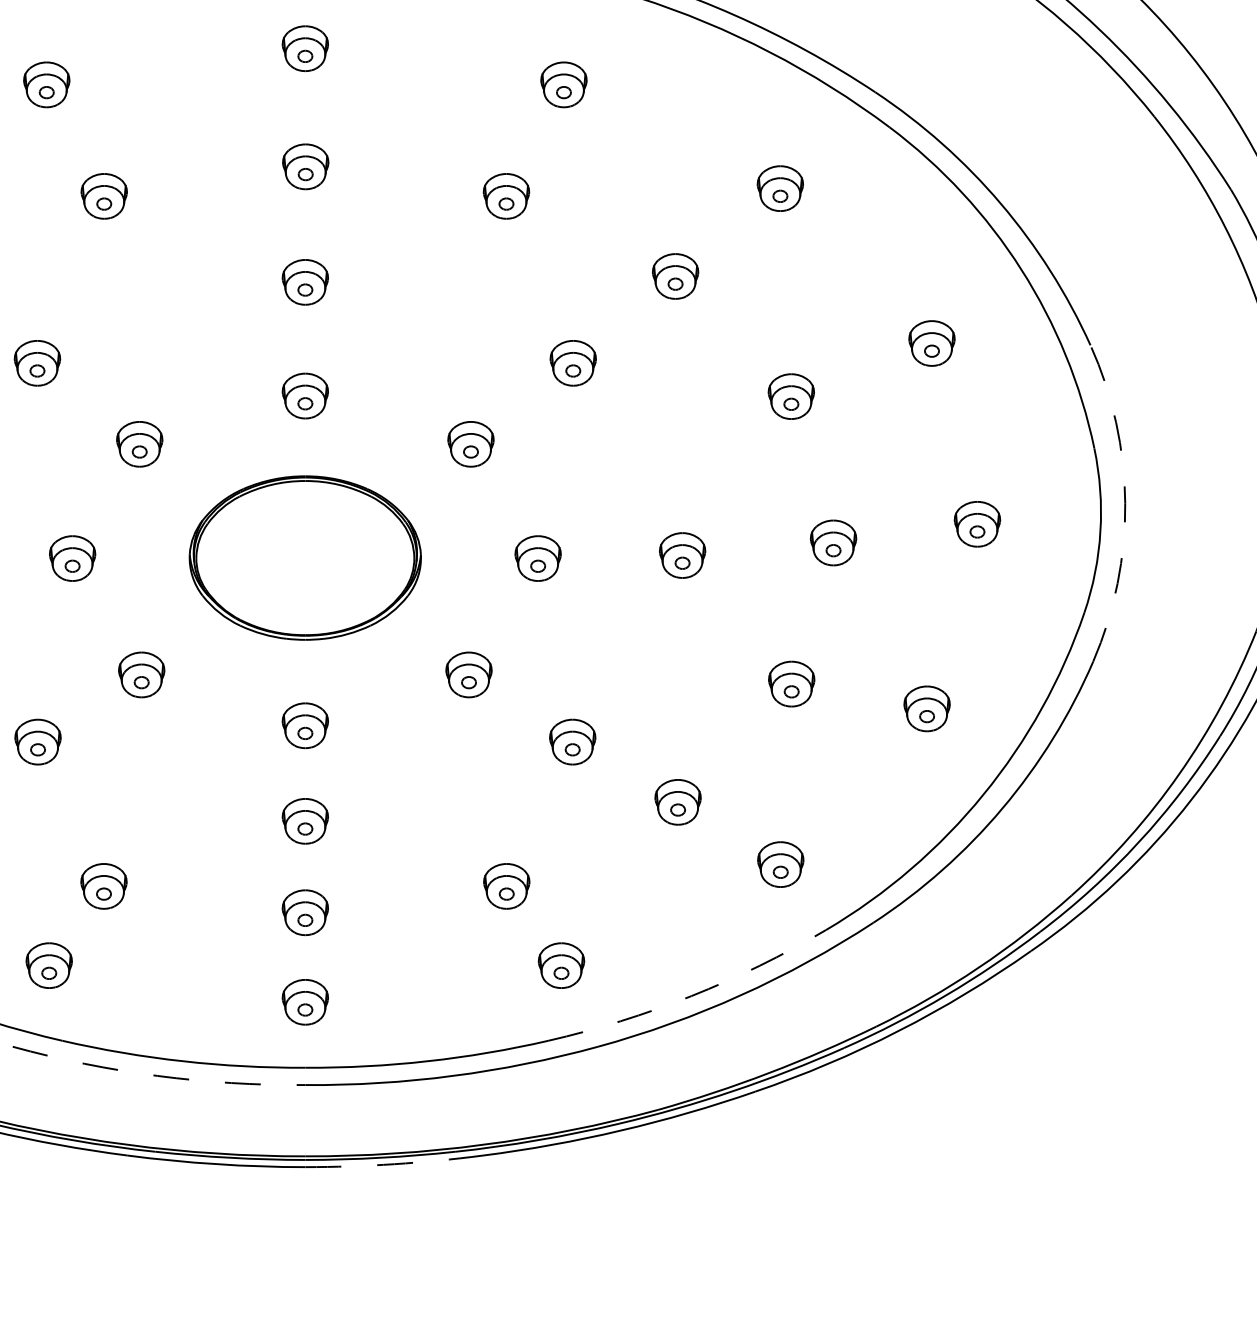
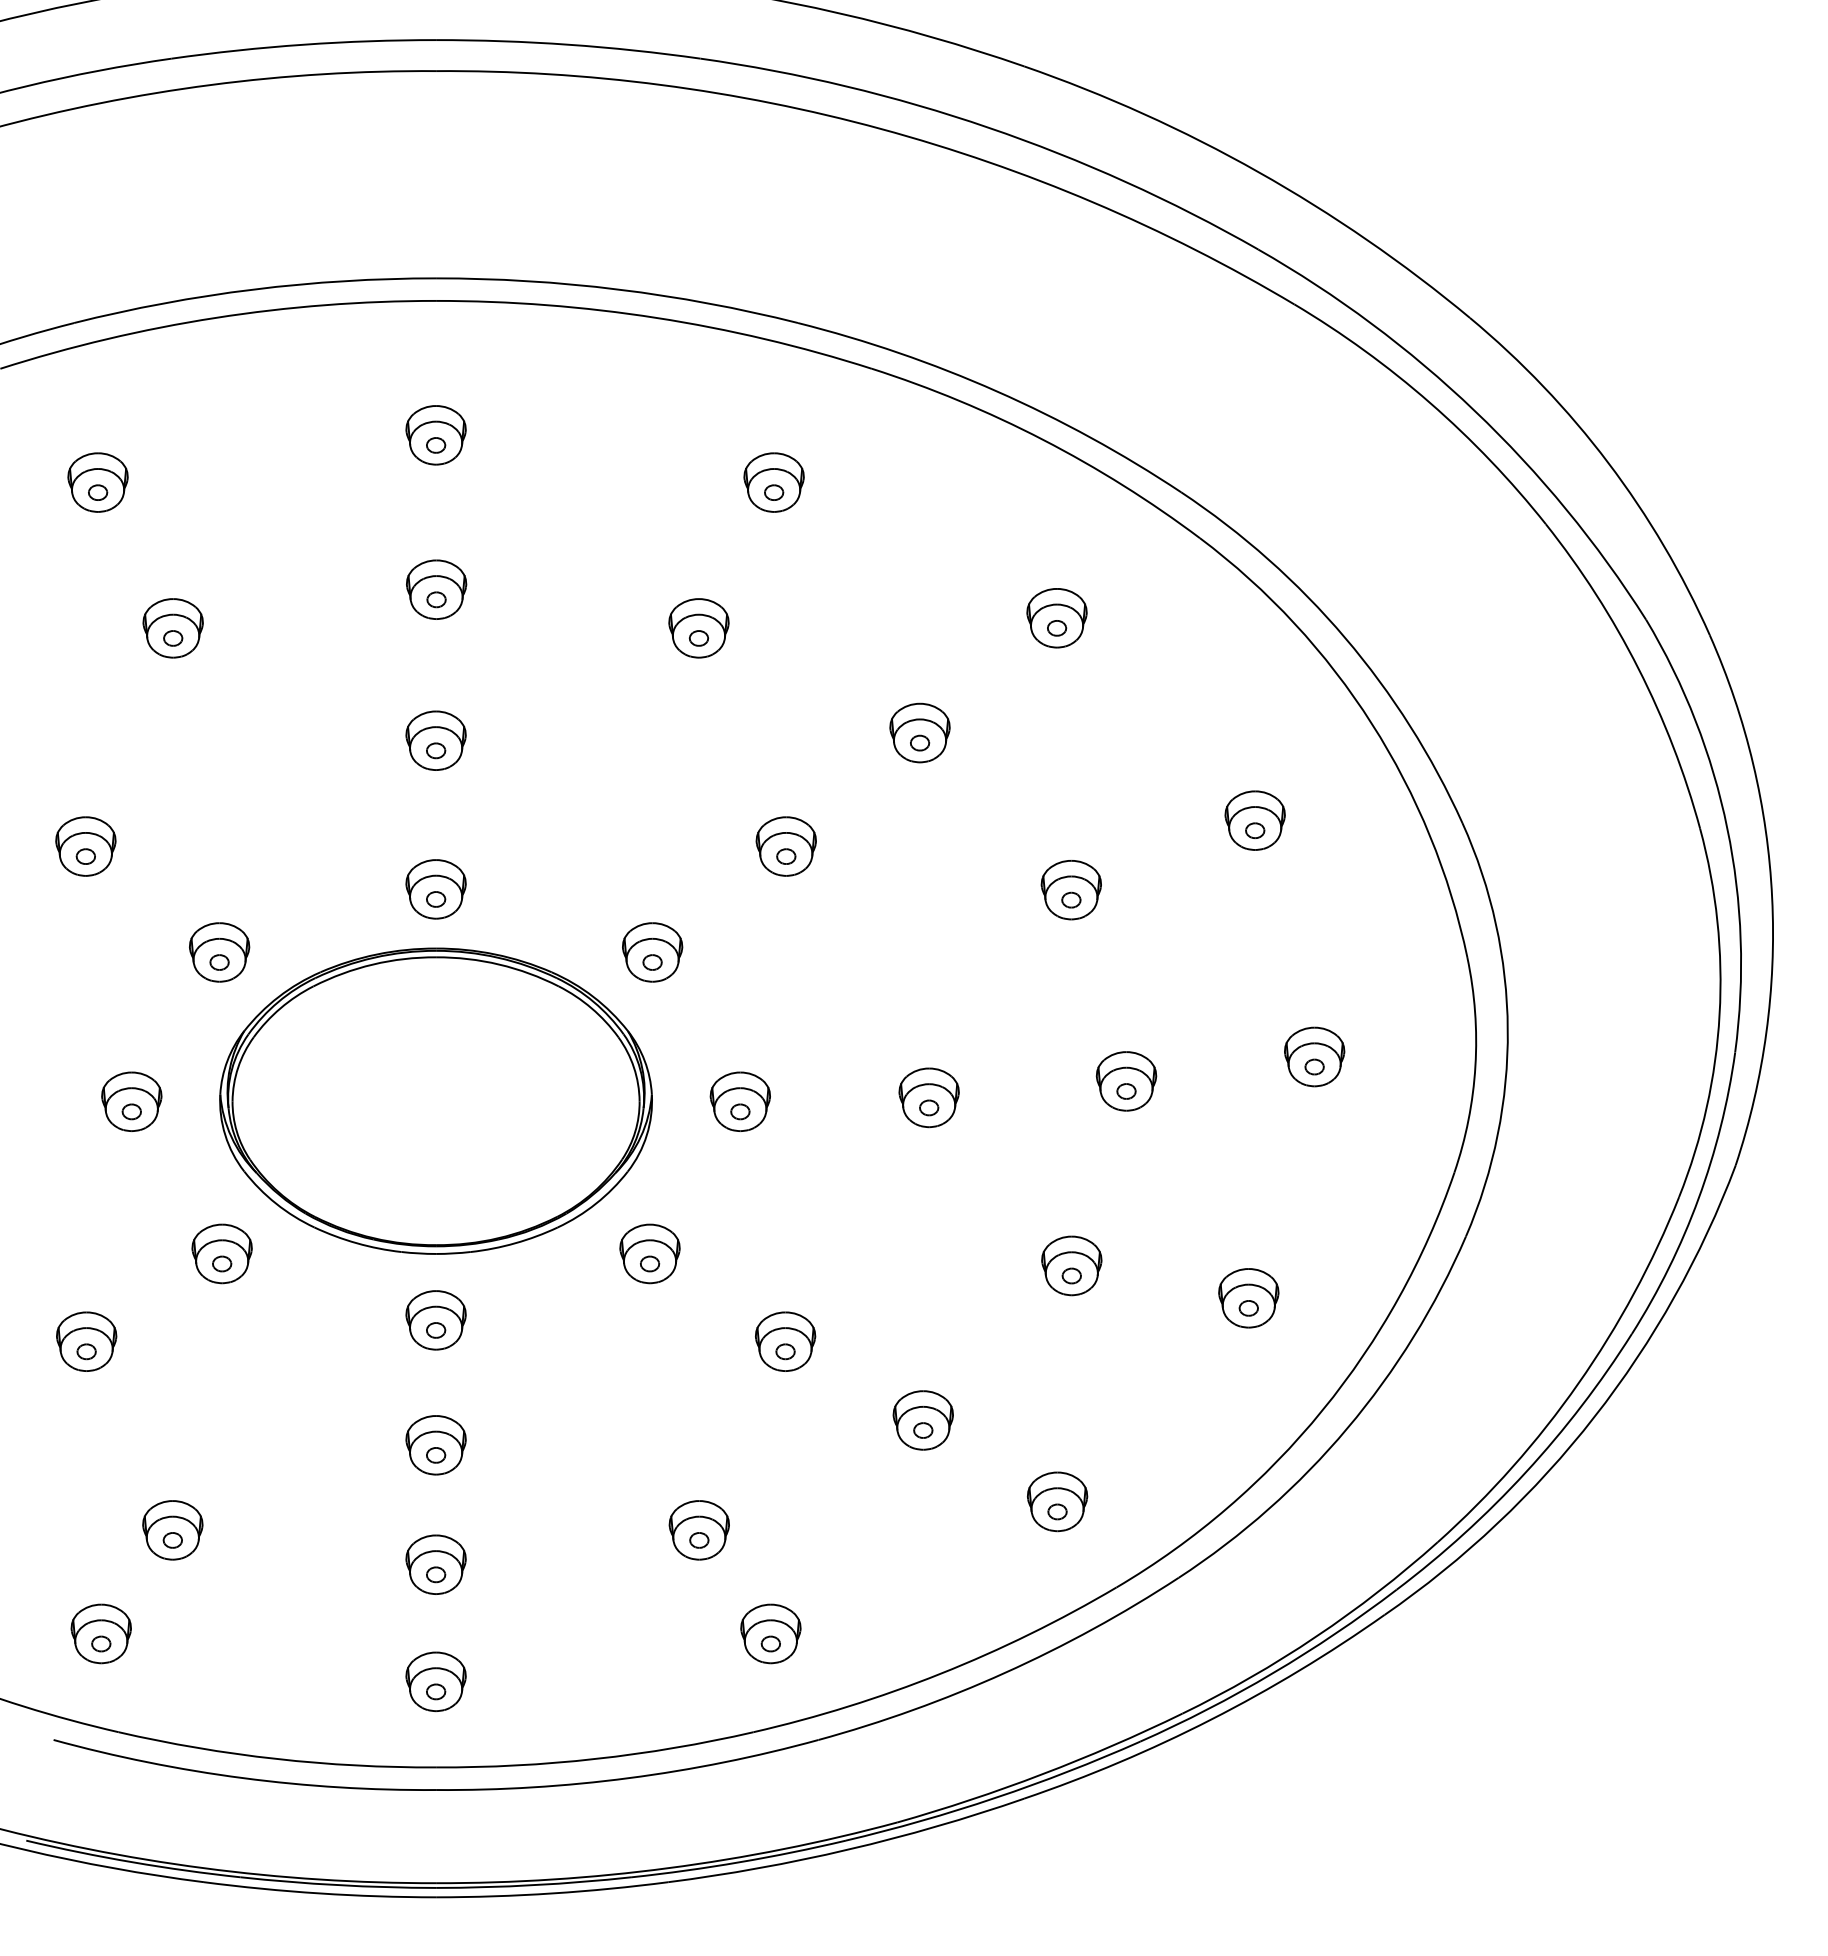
arc: (1125, 503) -> (1507, 1029), dashed -> solid
part: (304, 557) -> (435, 1100), size x1.43
arc: (691, 995) -> (940, 1673), dashed -> solid
arc: (158, 1076) -> (243, 1778), dashed -> solid
arc: (394, 1164) -> (552, 1893), dashed -> solid

